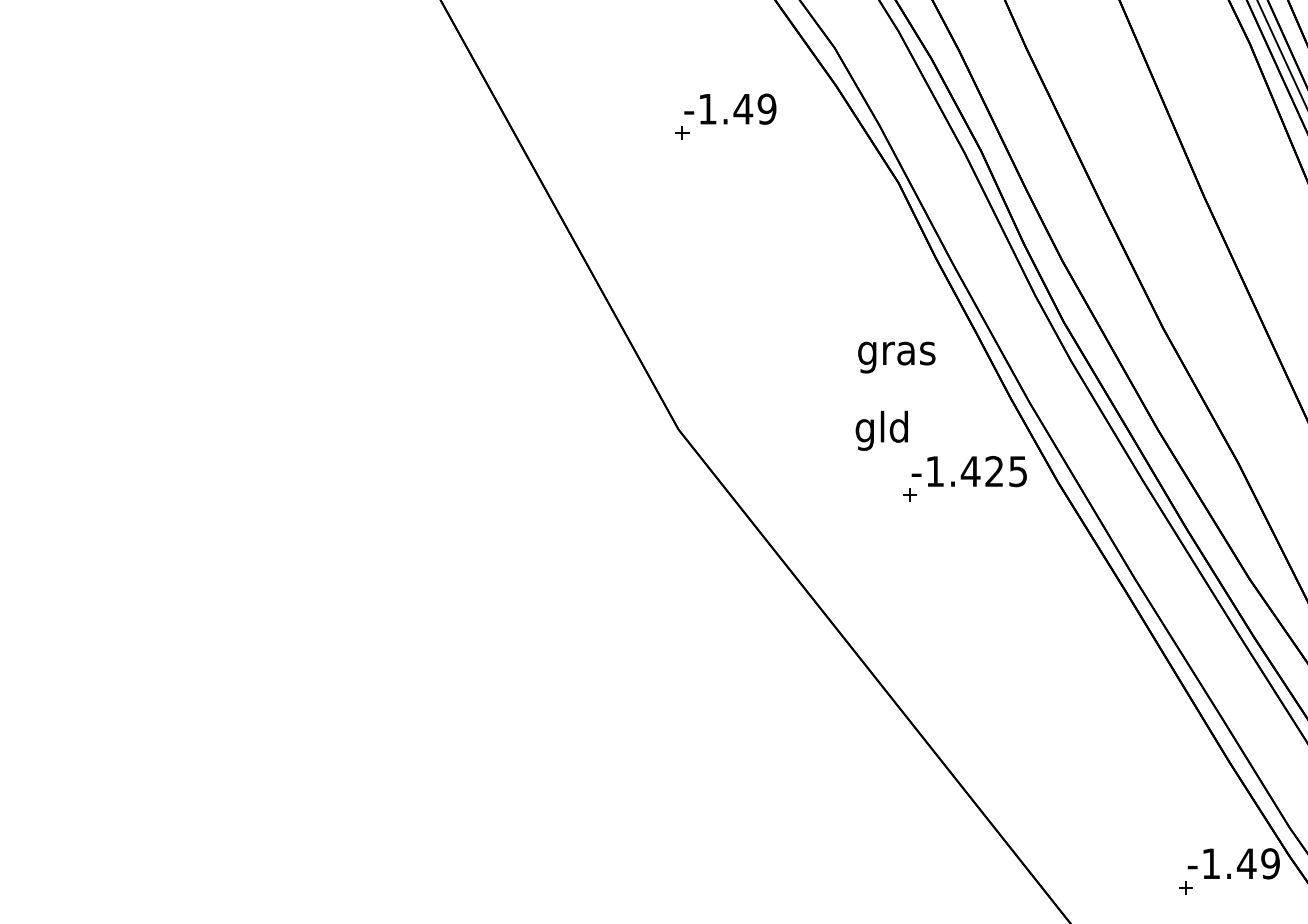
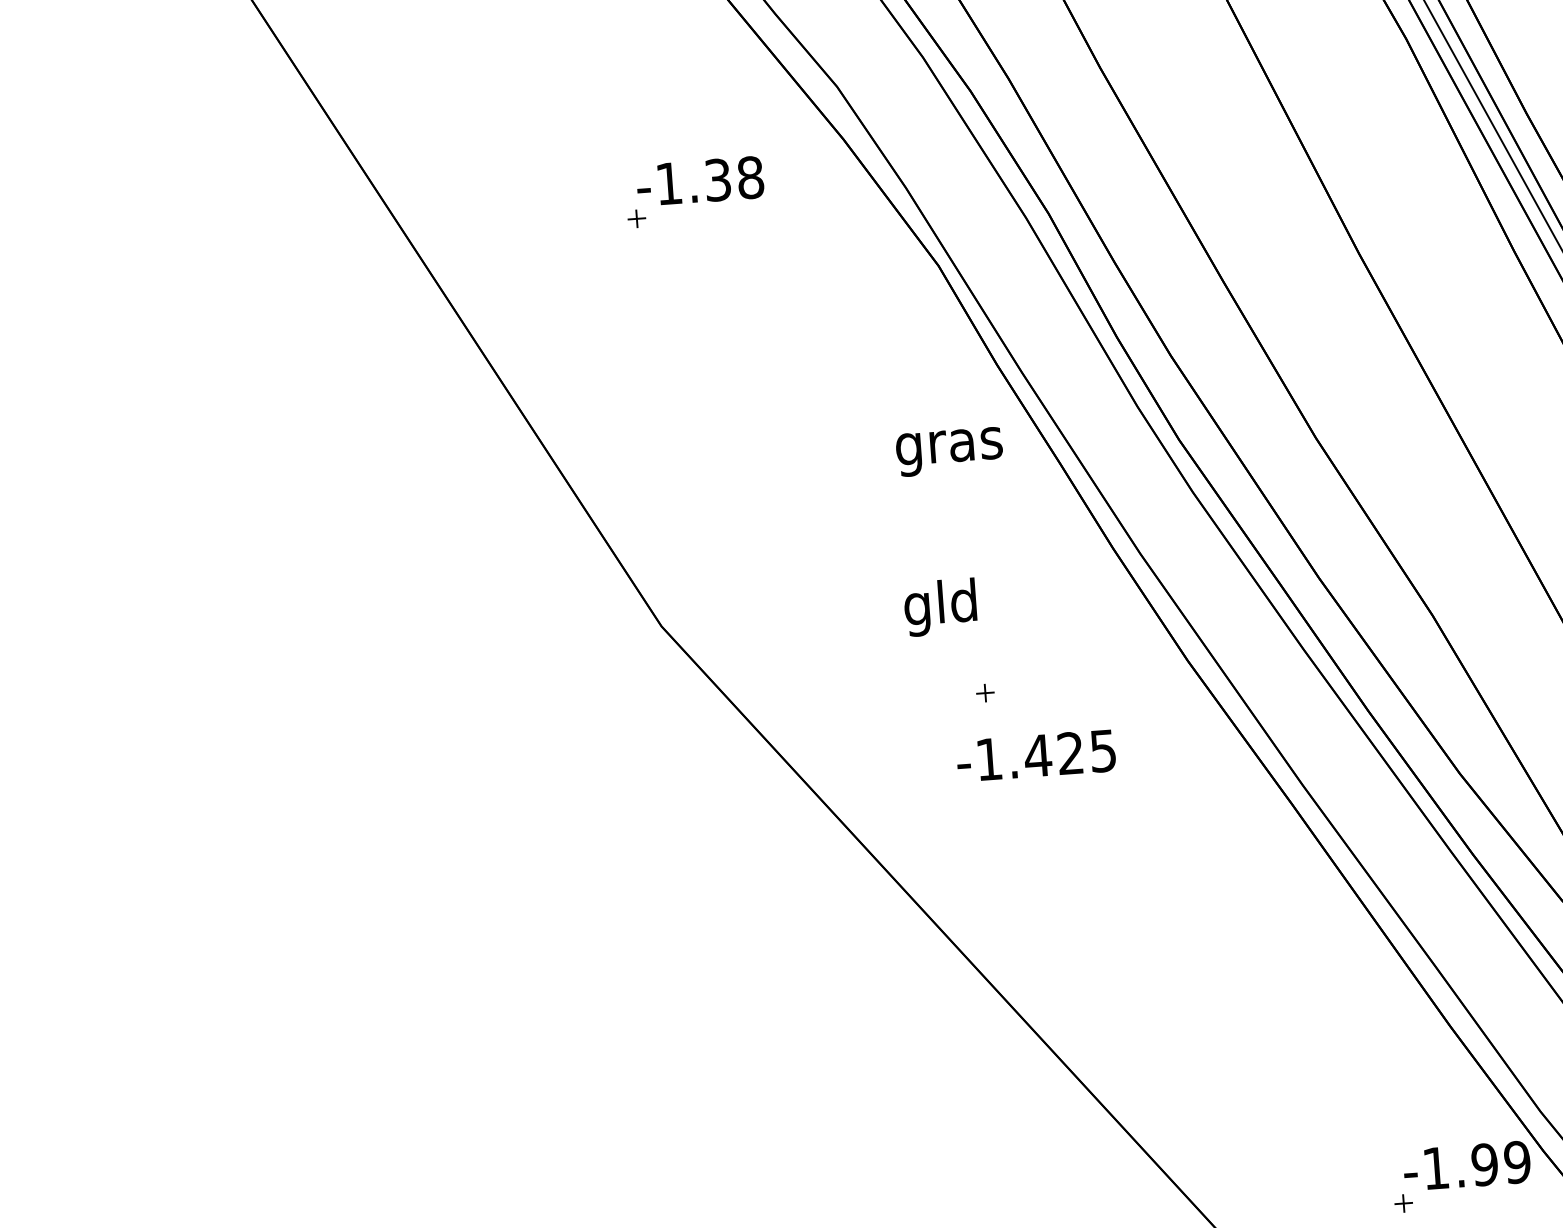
text: (754, 108) -> (733, 178), -1.49 -> -1.38
text: (896, 357) -> (949, 451), moved
text: (968, 471) -> (1035, 755), moved
text: (1246, 863) -> (1484, 1164), -1.49 -> -1.99

